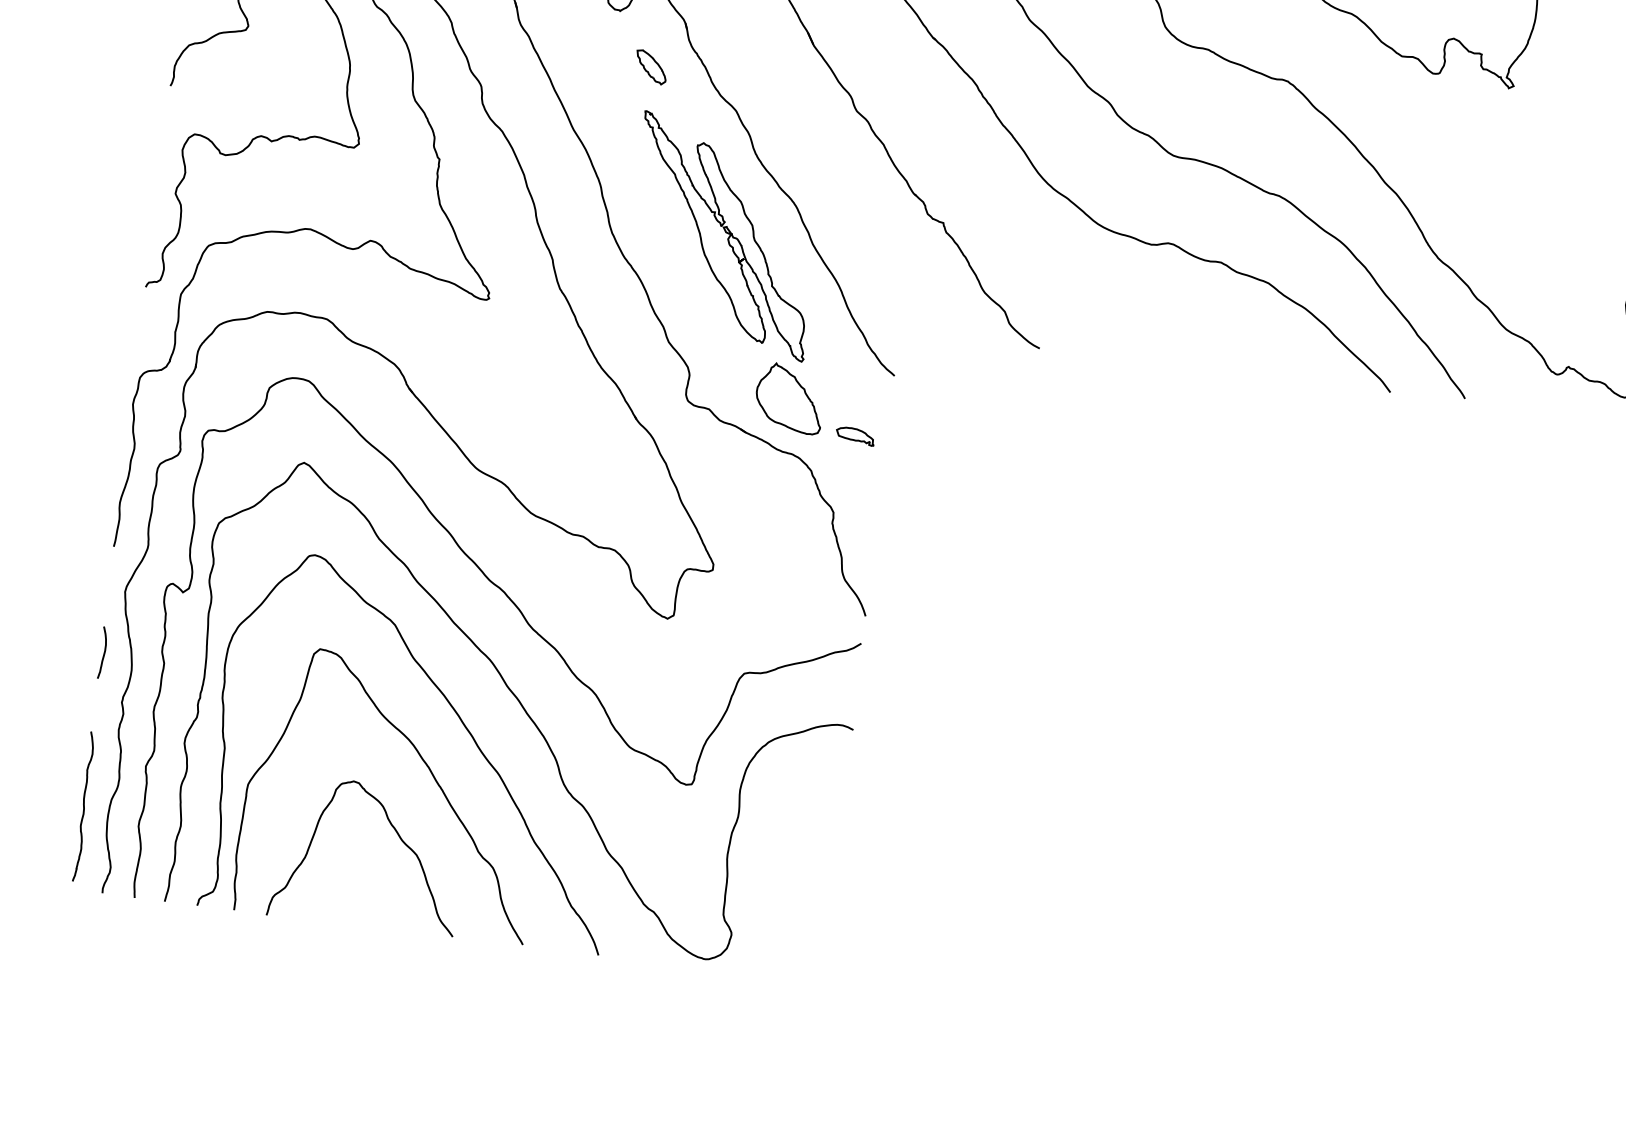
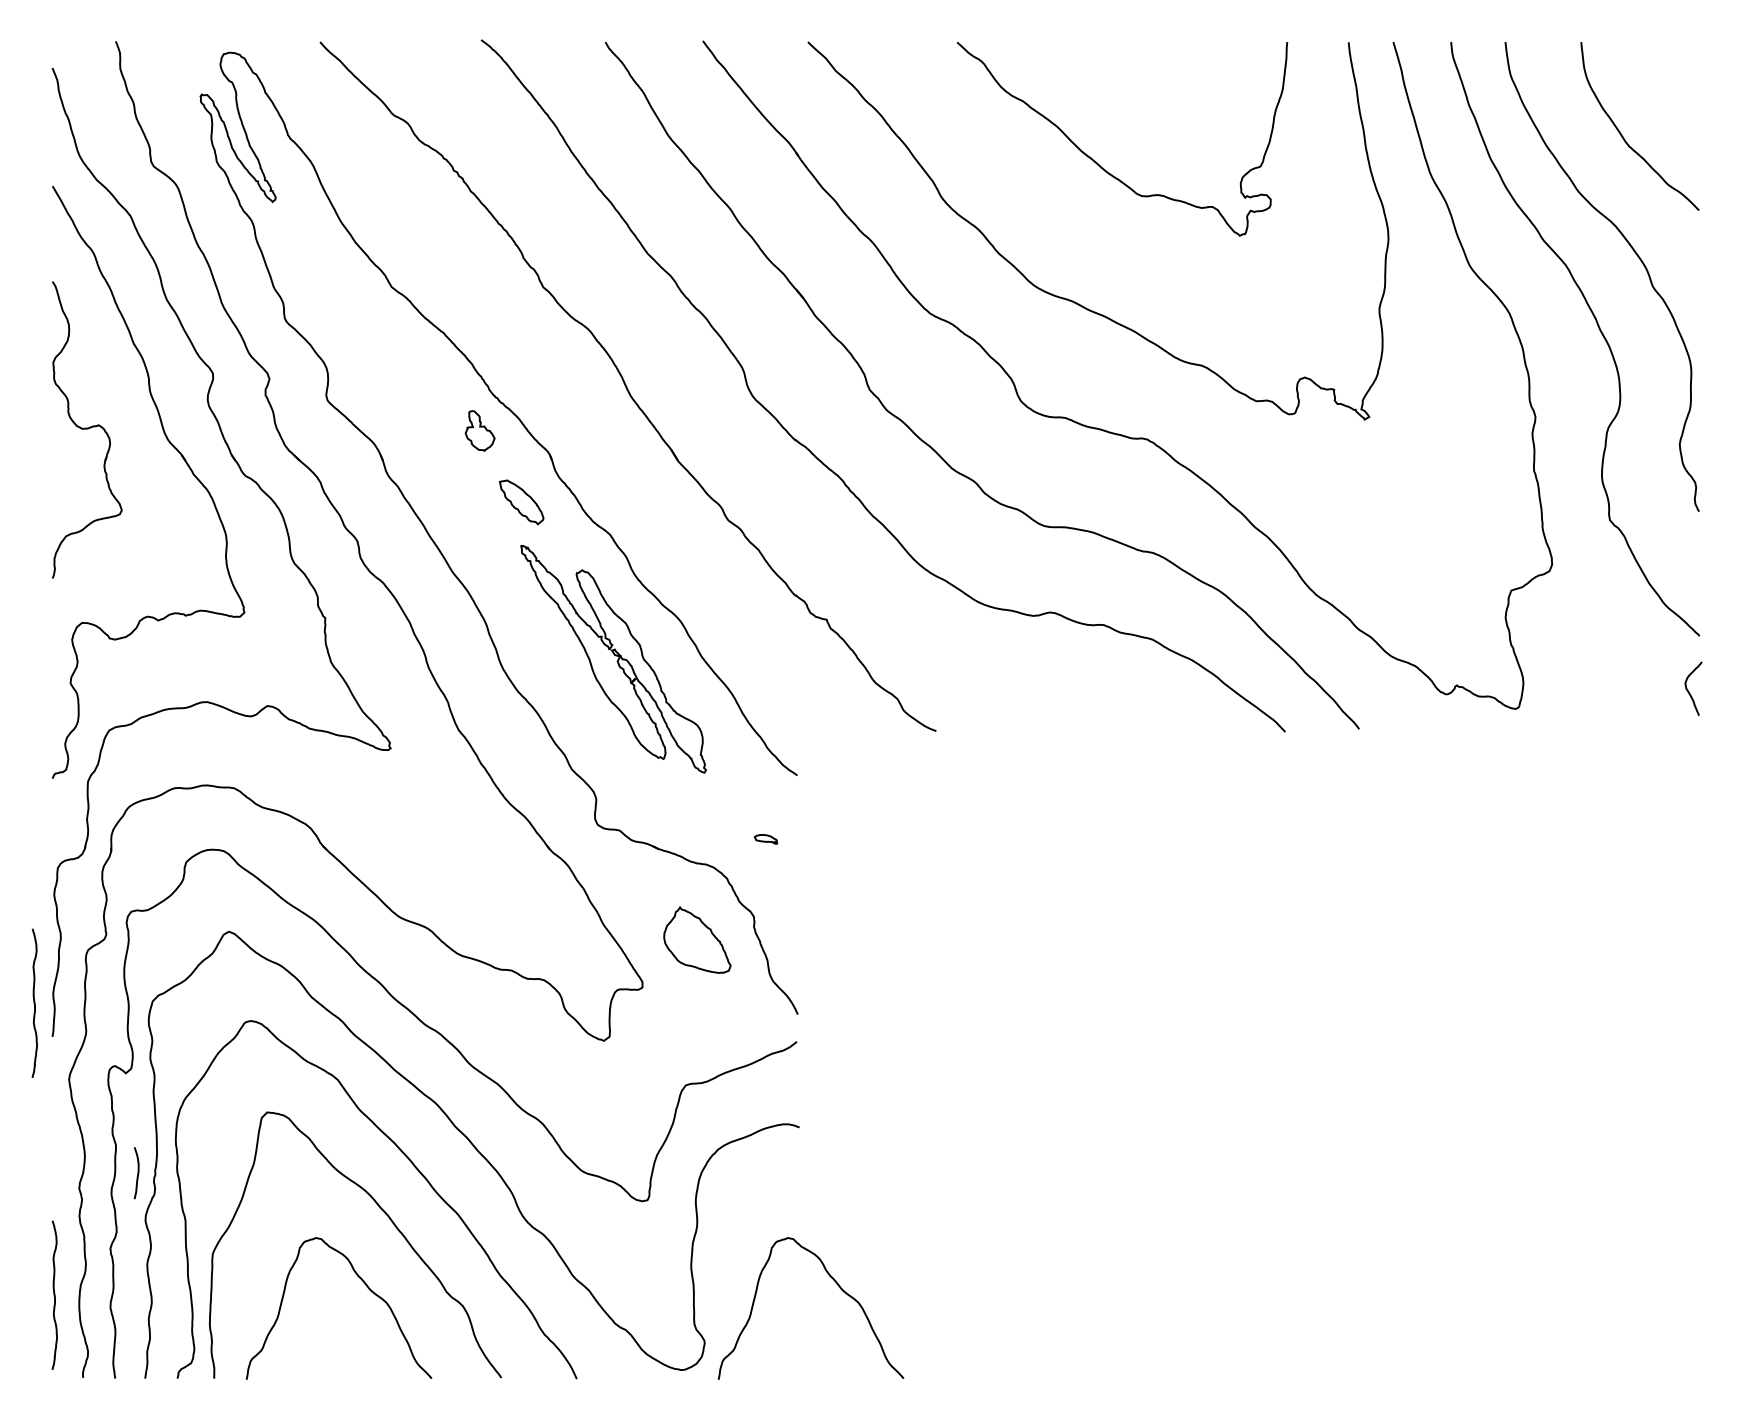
part: (651, 66) -> (521, 501), size x1.4
part: (790, 397) -> (697, 939), moved
part: (854, 436) -> (765, 839), size x0.6
curve: (99, 509) -> (34, 1002), added
curve: (103, 653) -> (137, 1173), moved
curve: (873, 896) -> (839, 1288), added

